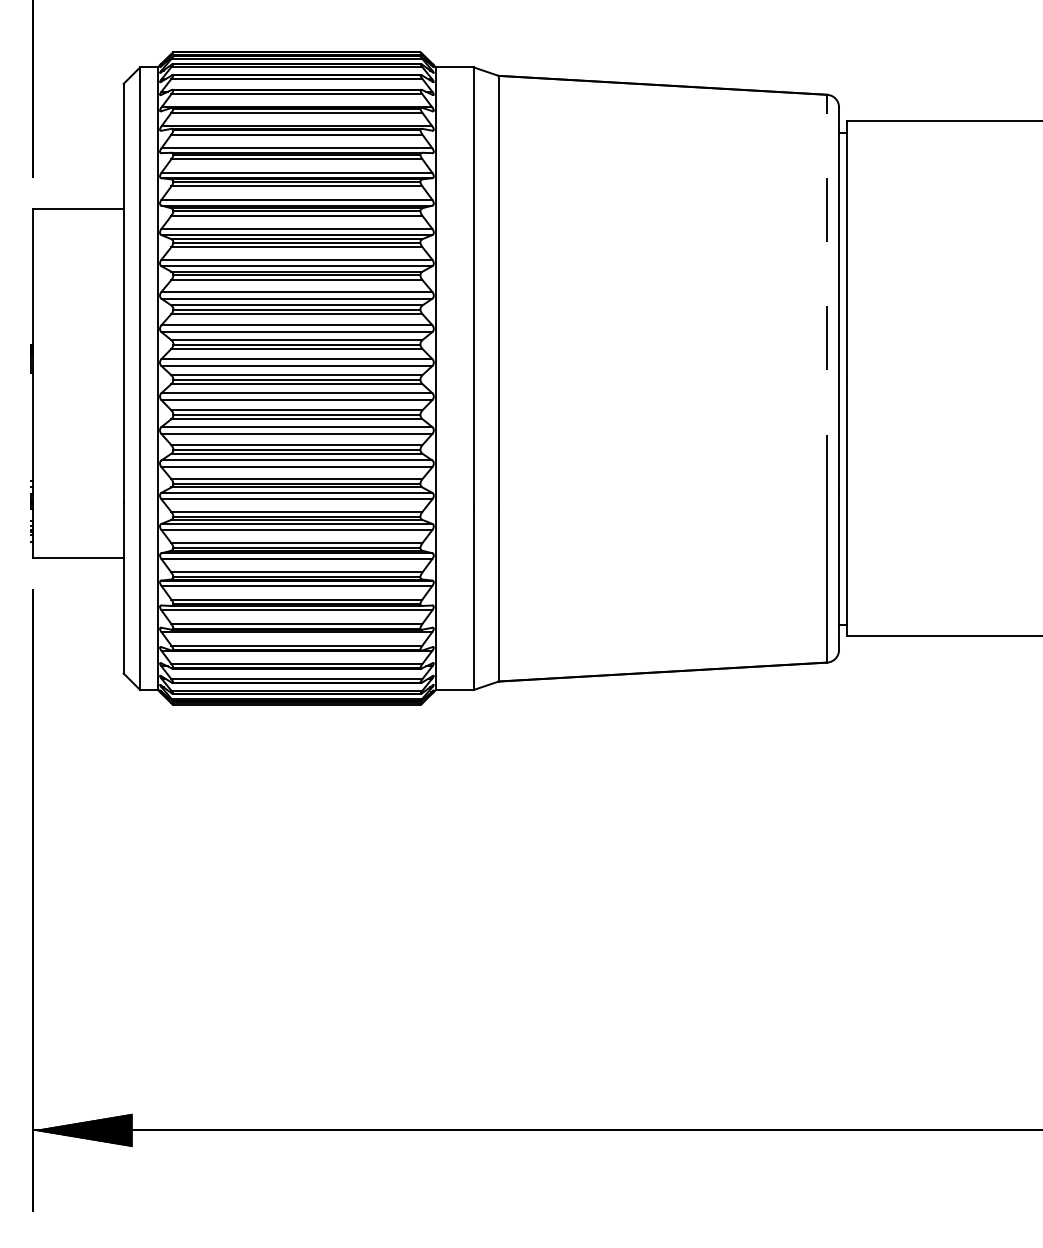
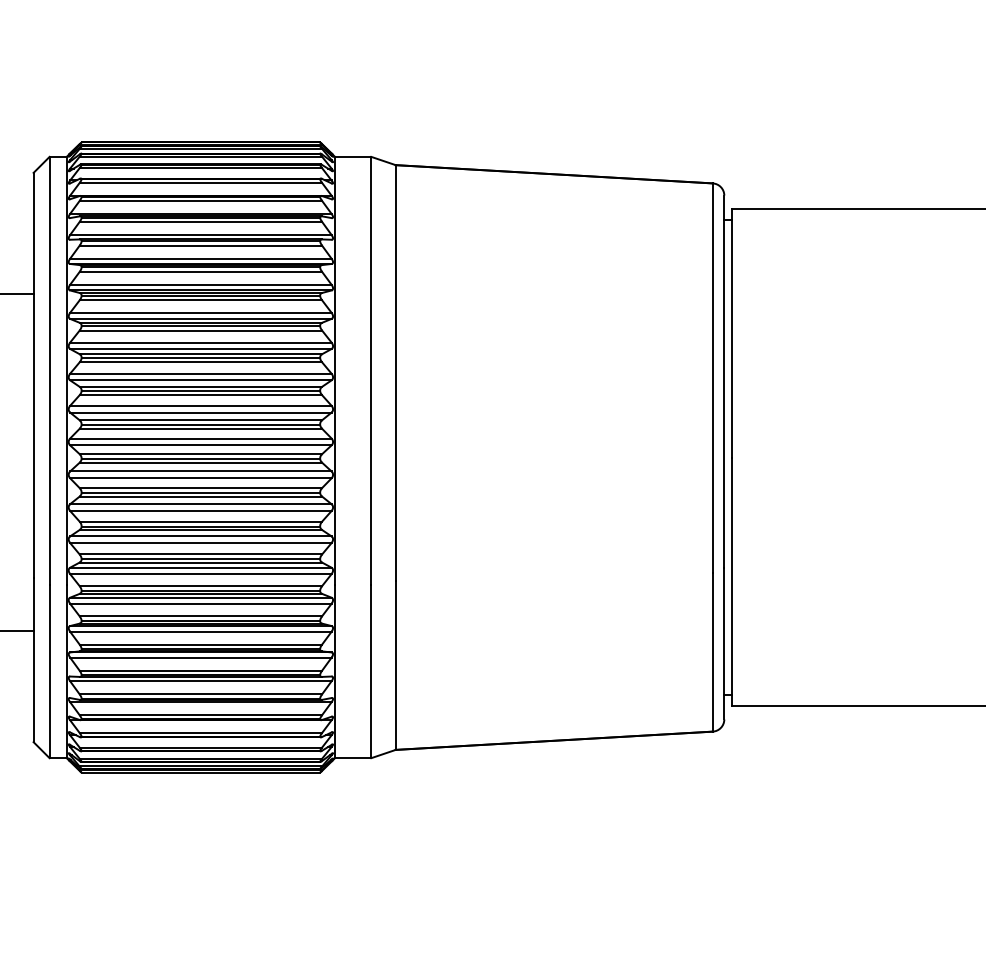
line: (827, 296) -> (713, 378), dashed -> solid

